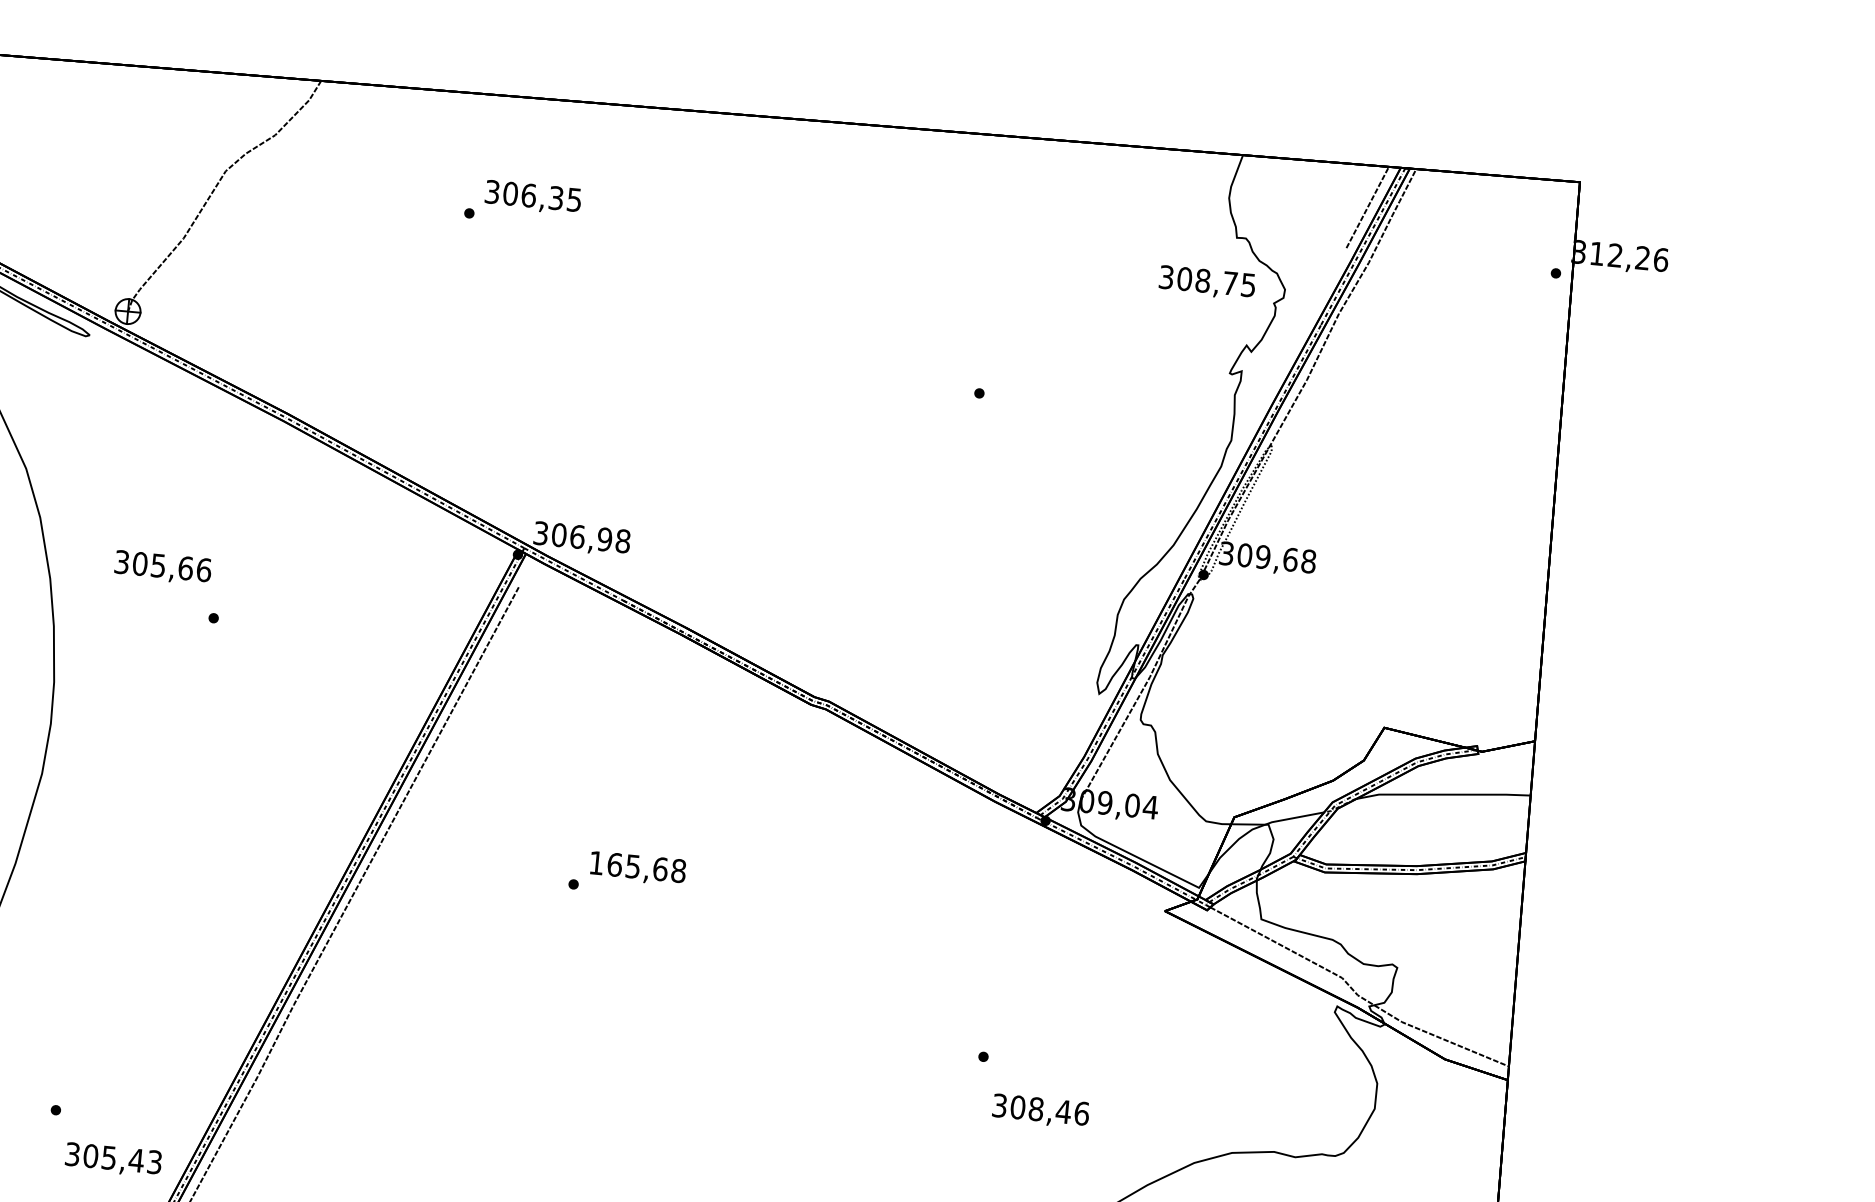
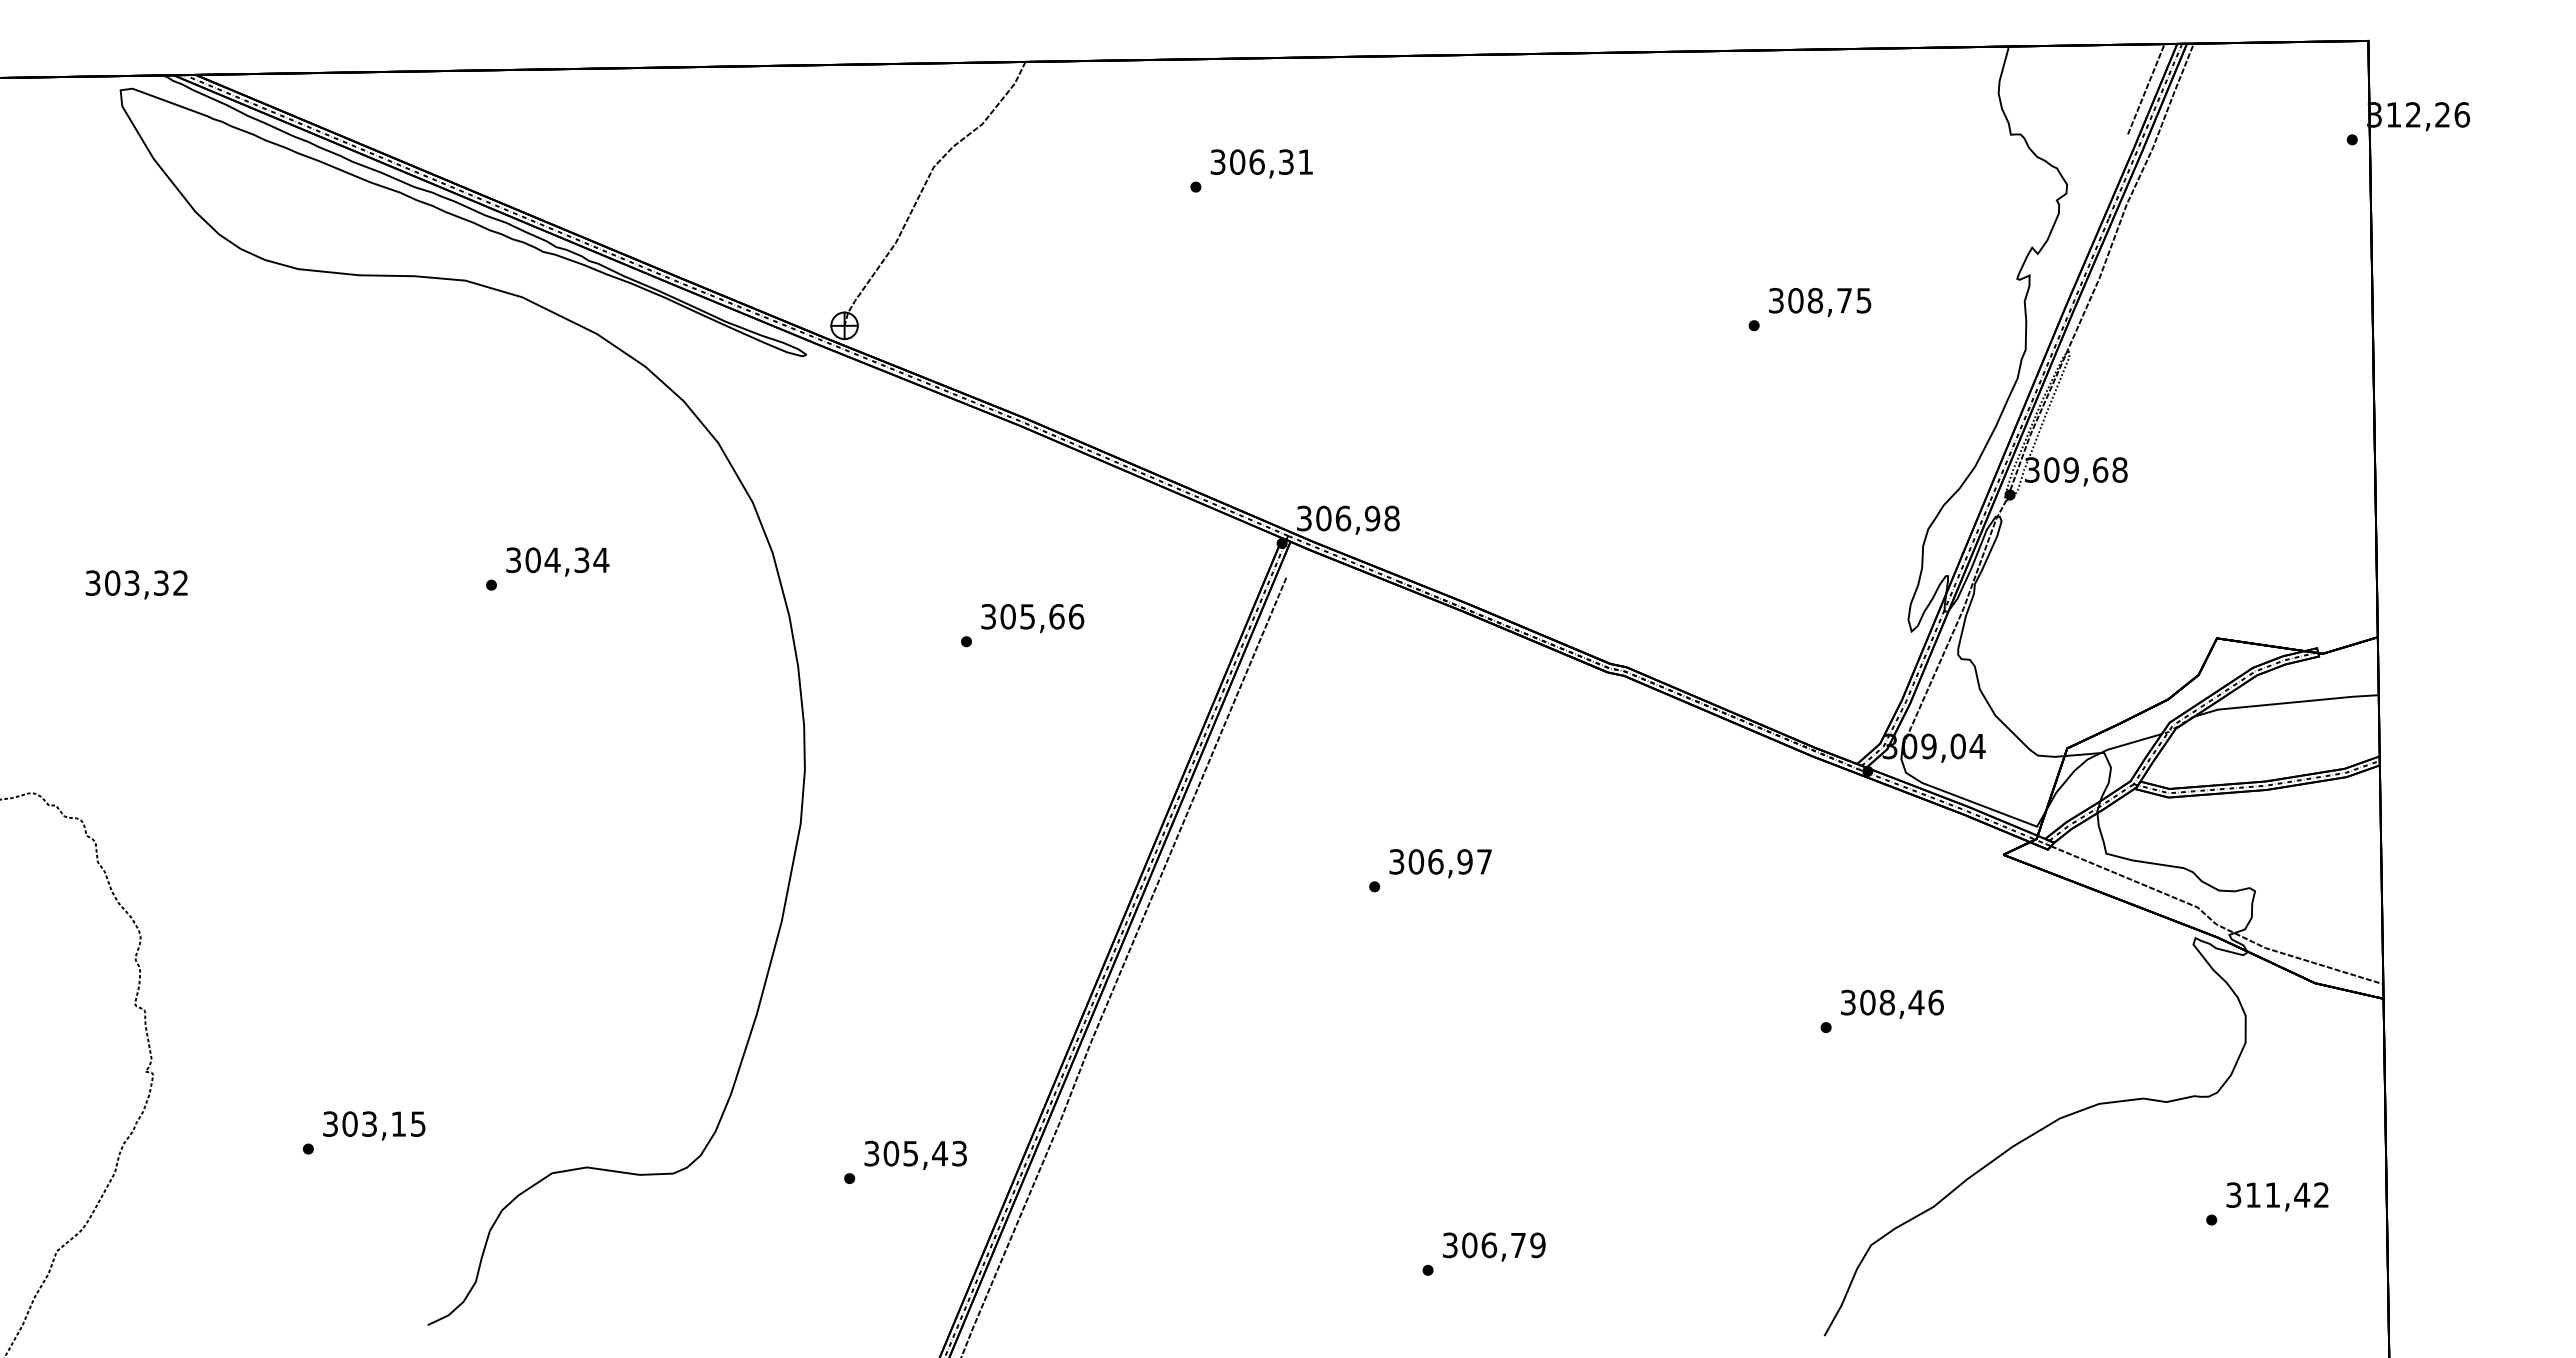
text: (574, 199) -> (1305, 161), 306,35 -> 306,31
text: (1207, 282) -> (1820, 302), moved
text: (162, 567) -> (1032, 618), moved
text: (637, 866) -> (1440, 861), 165,68 -> 306,97
text: (1041, 1110) -> (1892, 1003), moved
text: (113, 1159) -> (915, 1154), moved

